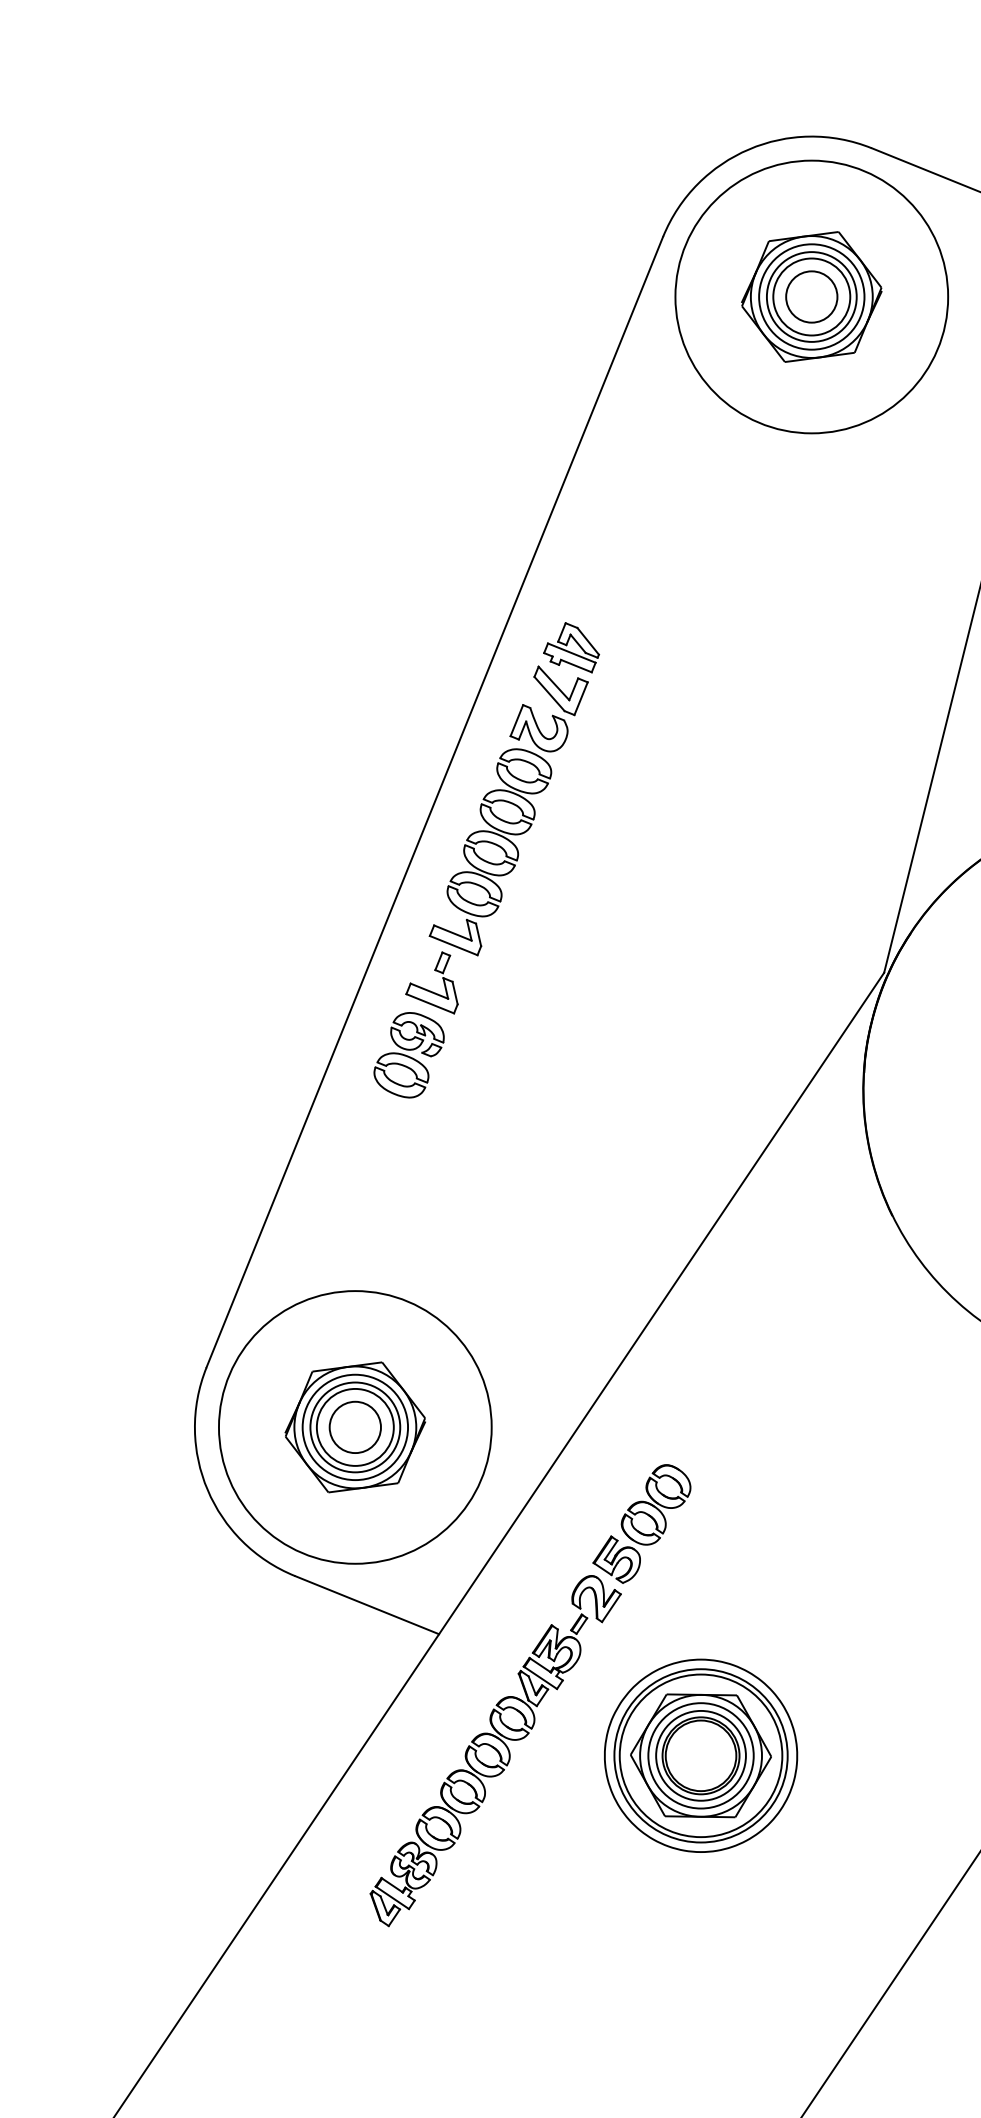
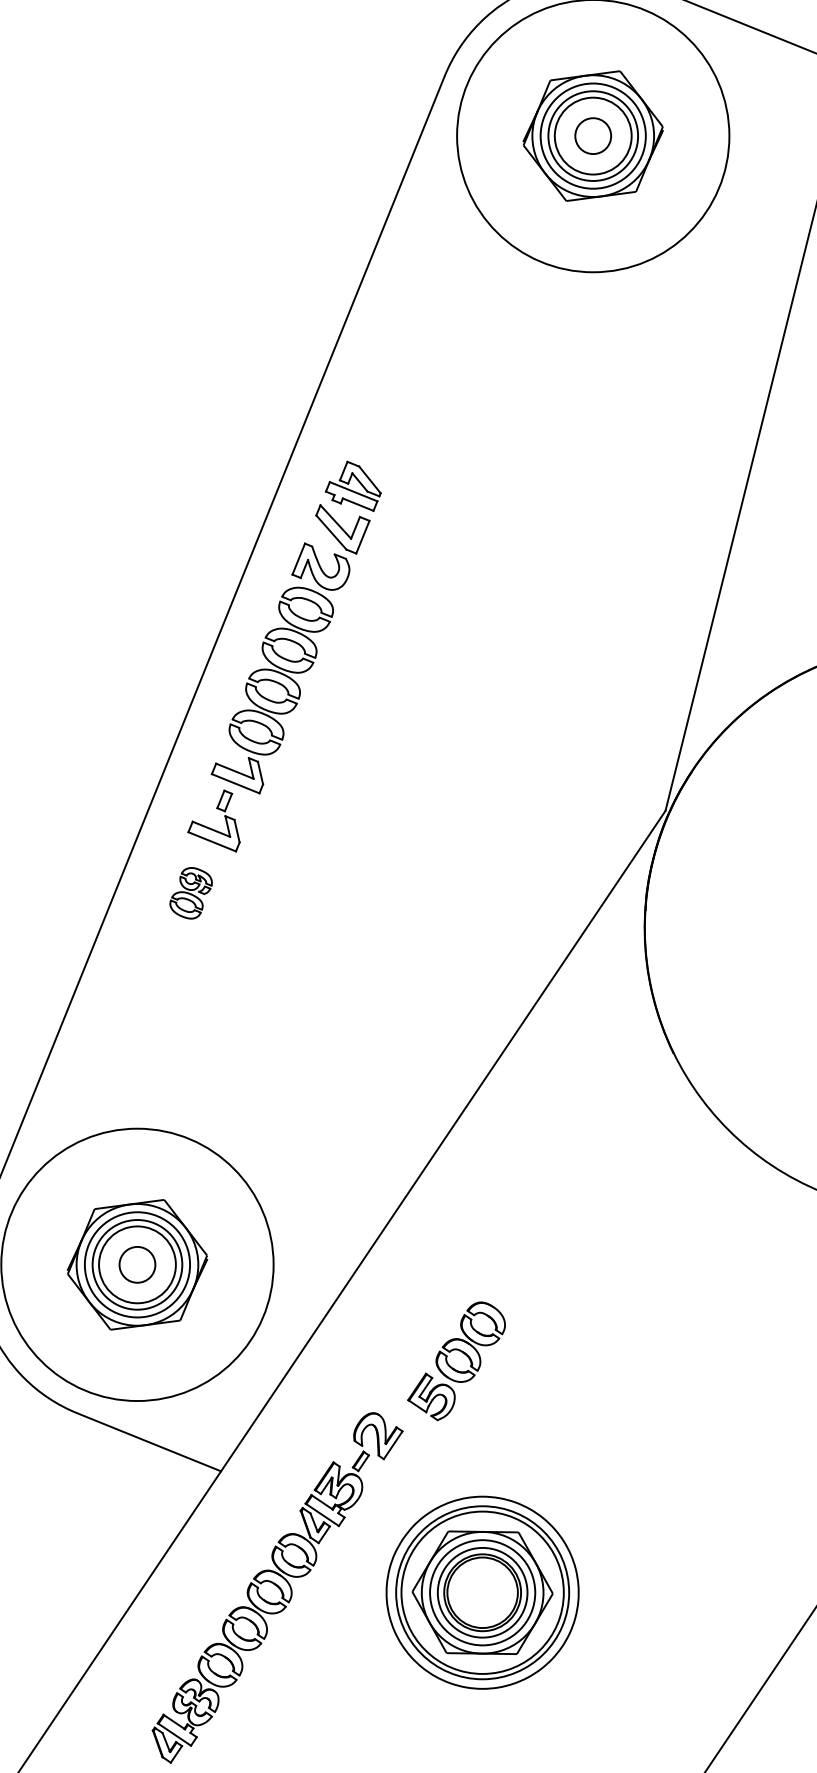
circle: (811, 296) -> (592, 135), size x0.7
part: (408, 1055) -> (190, 893), size x0.6
circle: (354, 1427) -> (136, 1264), size x0.7
part: (637, 1529) -> (452, 1366), moved

